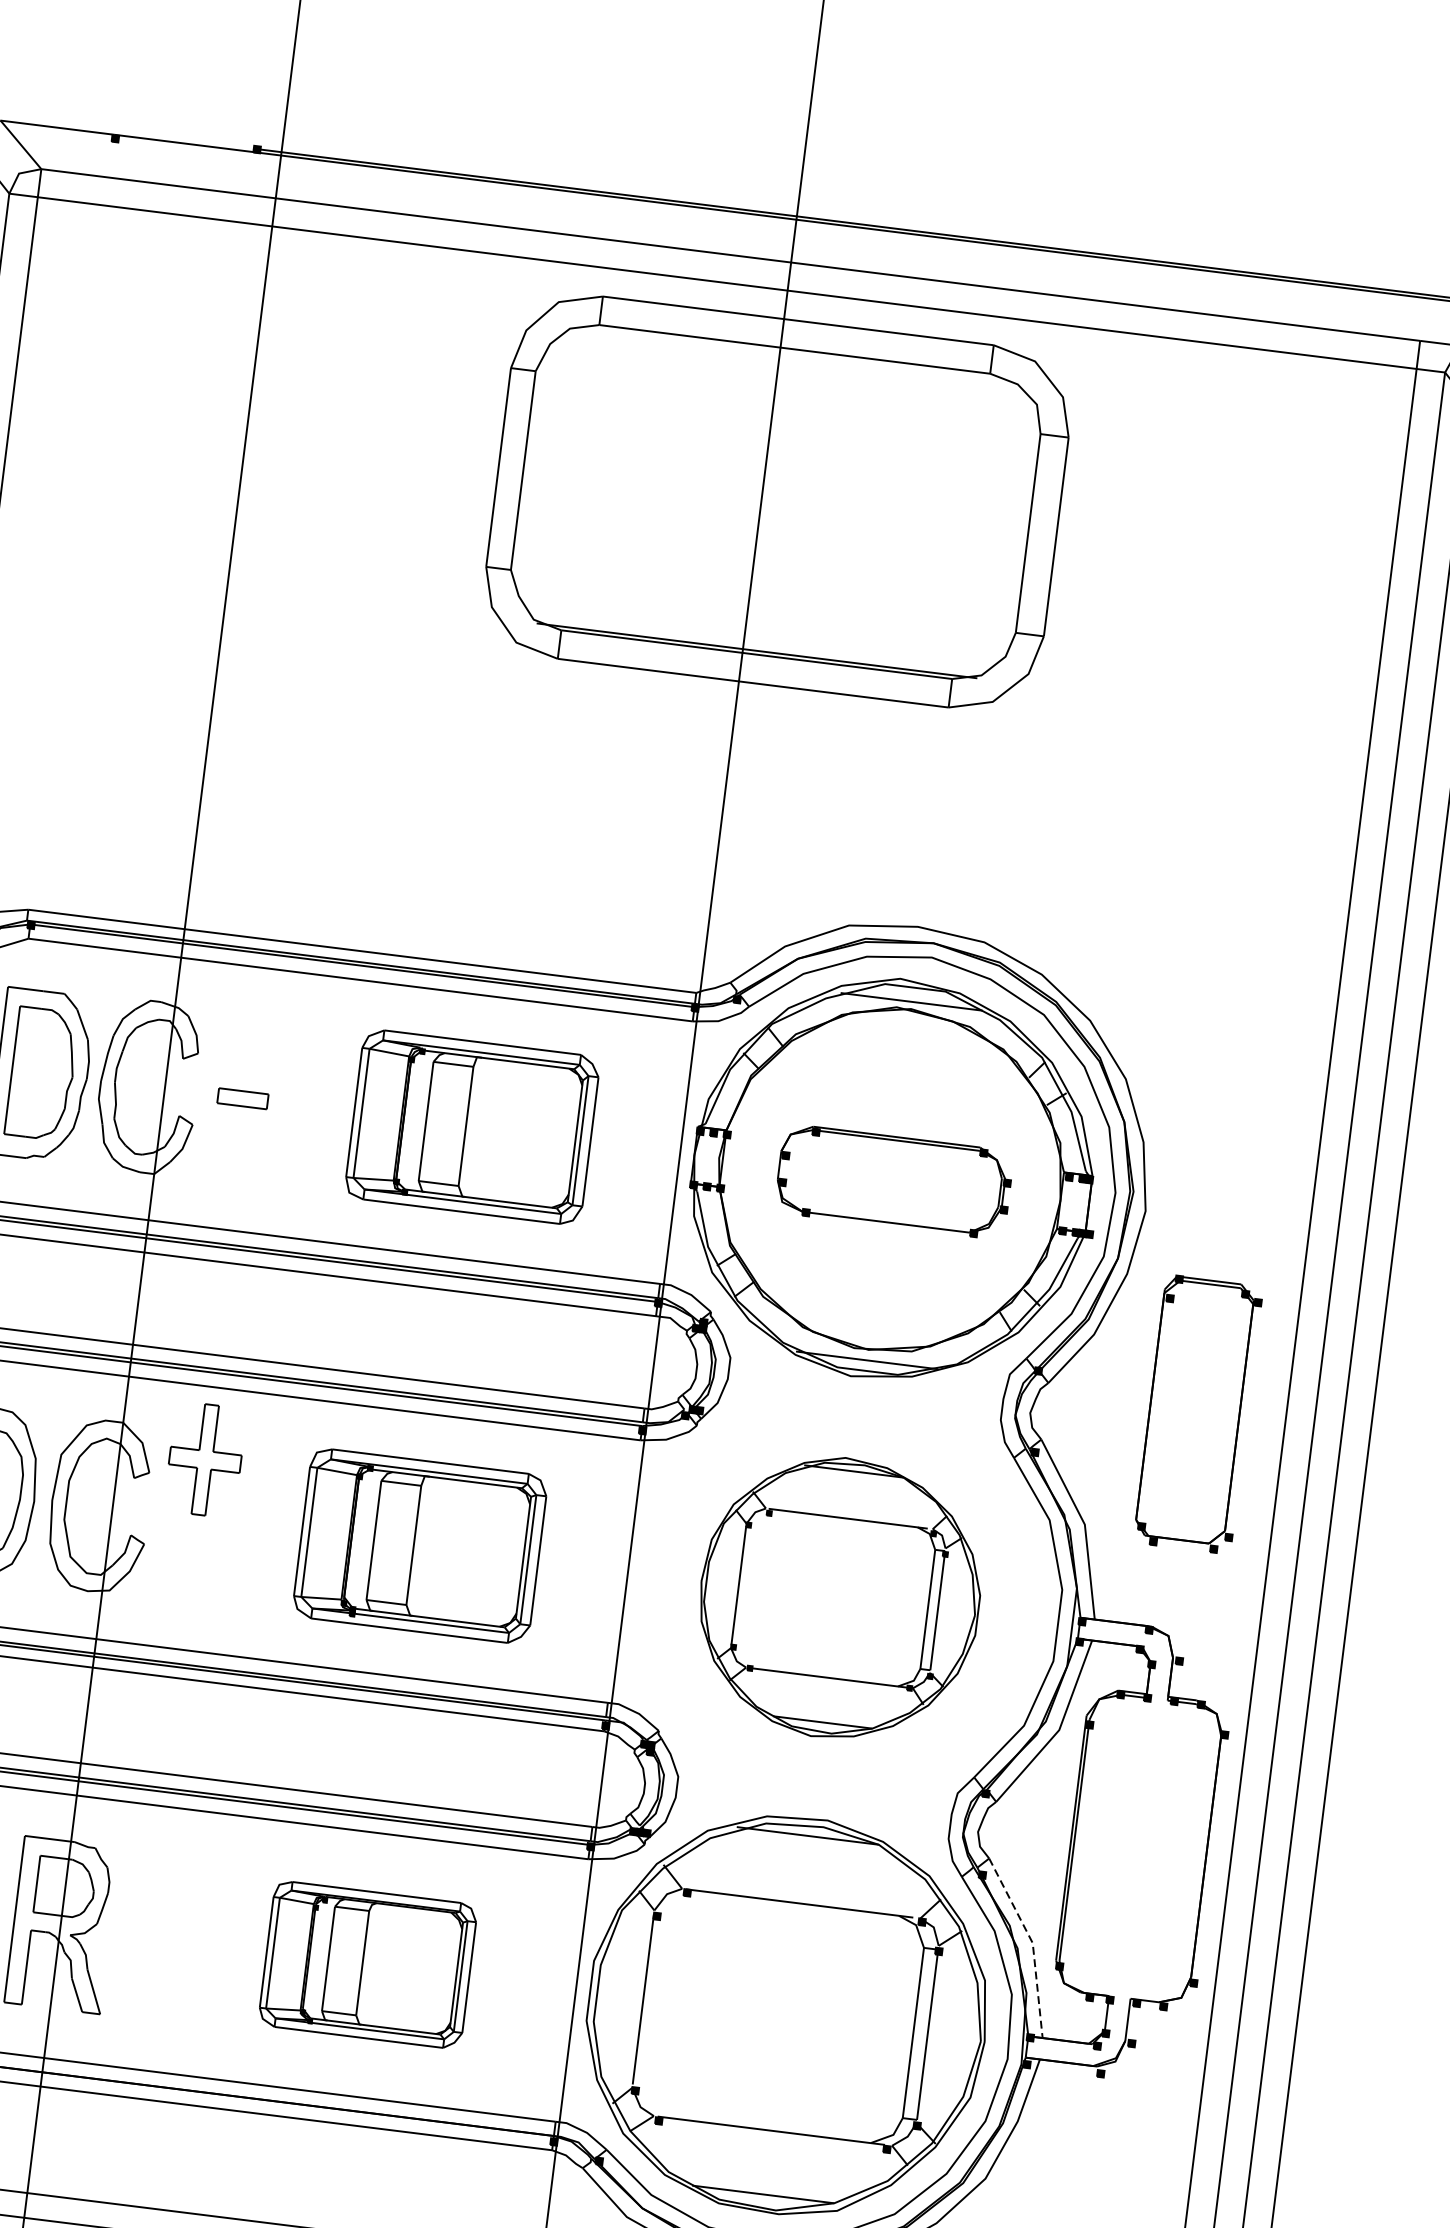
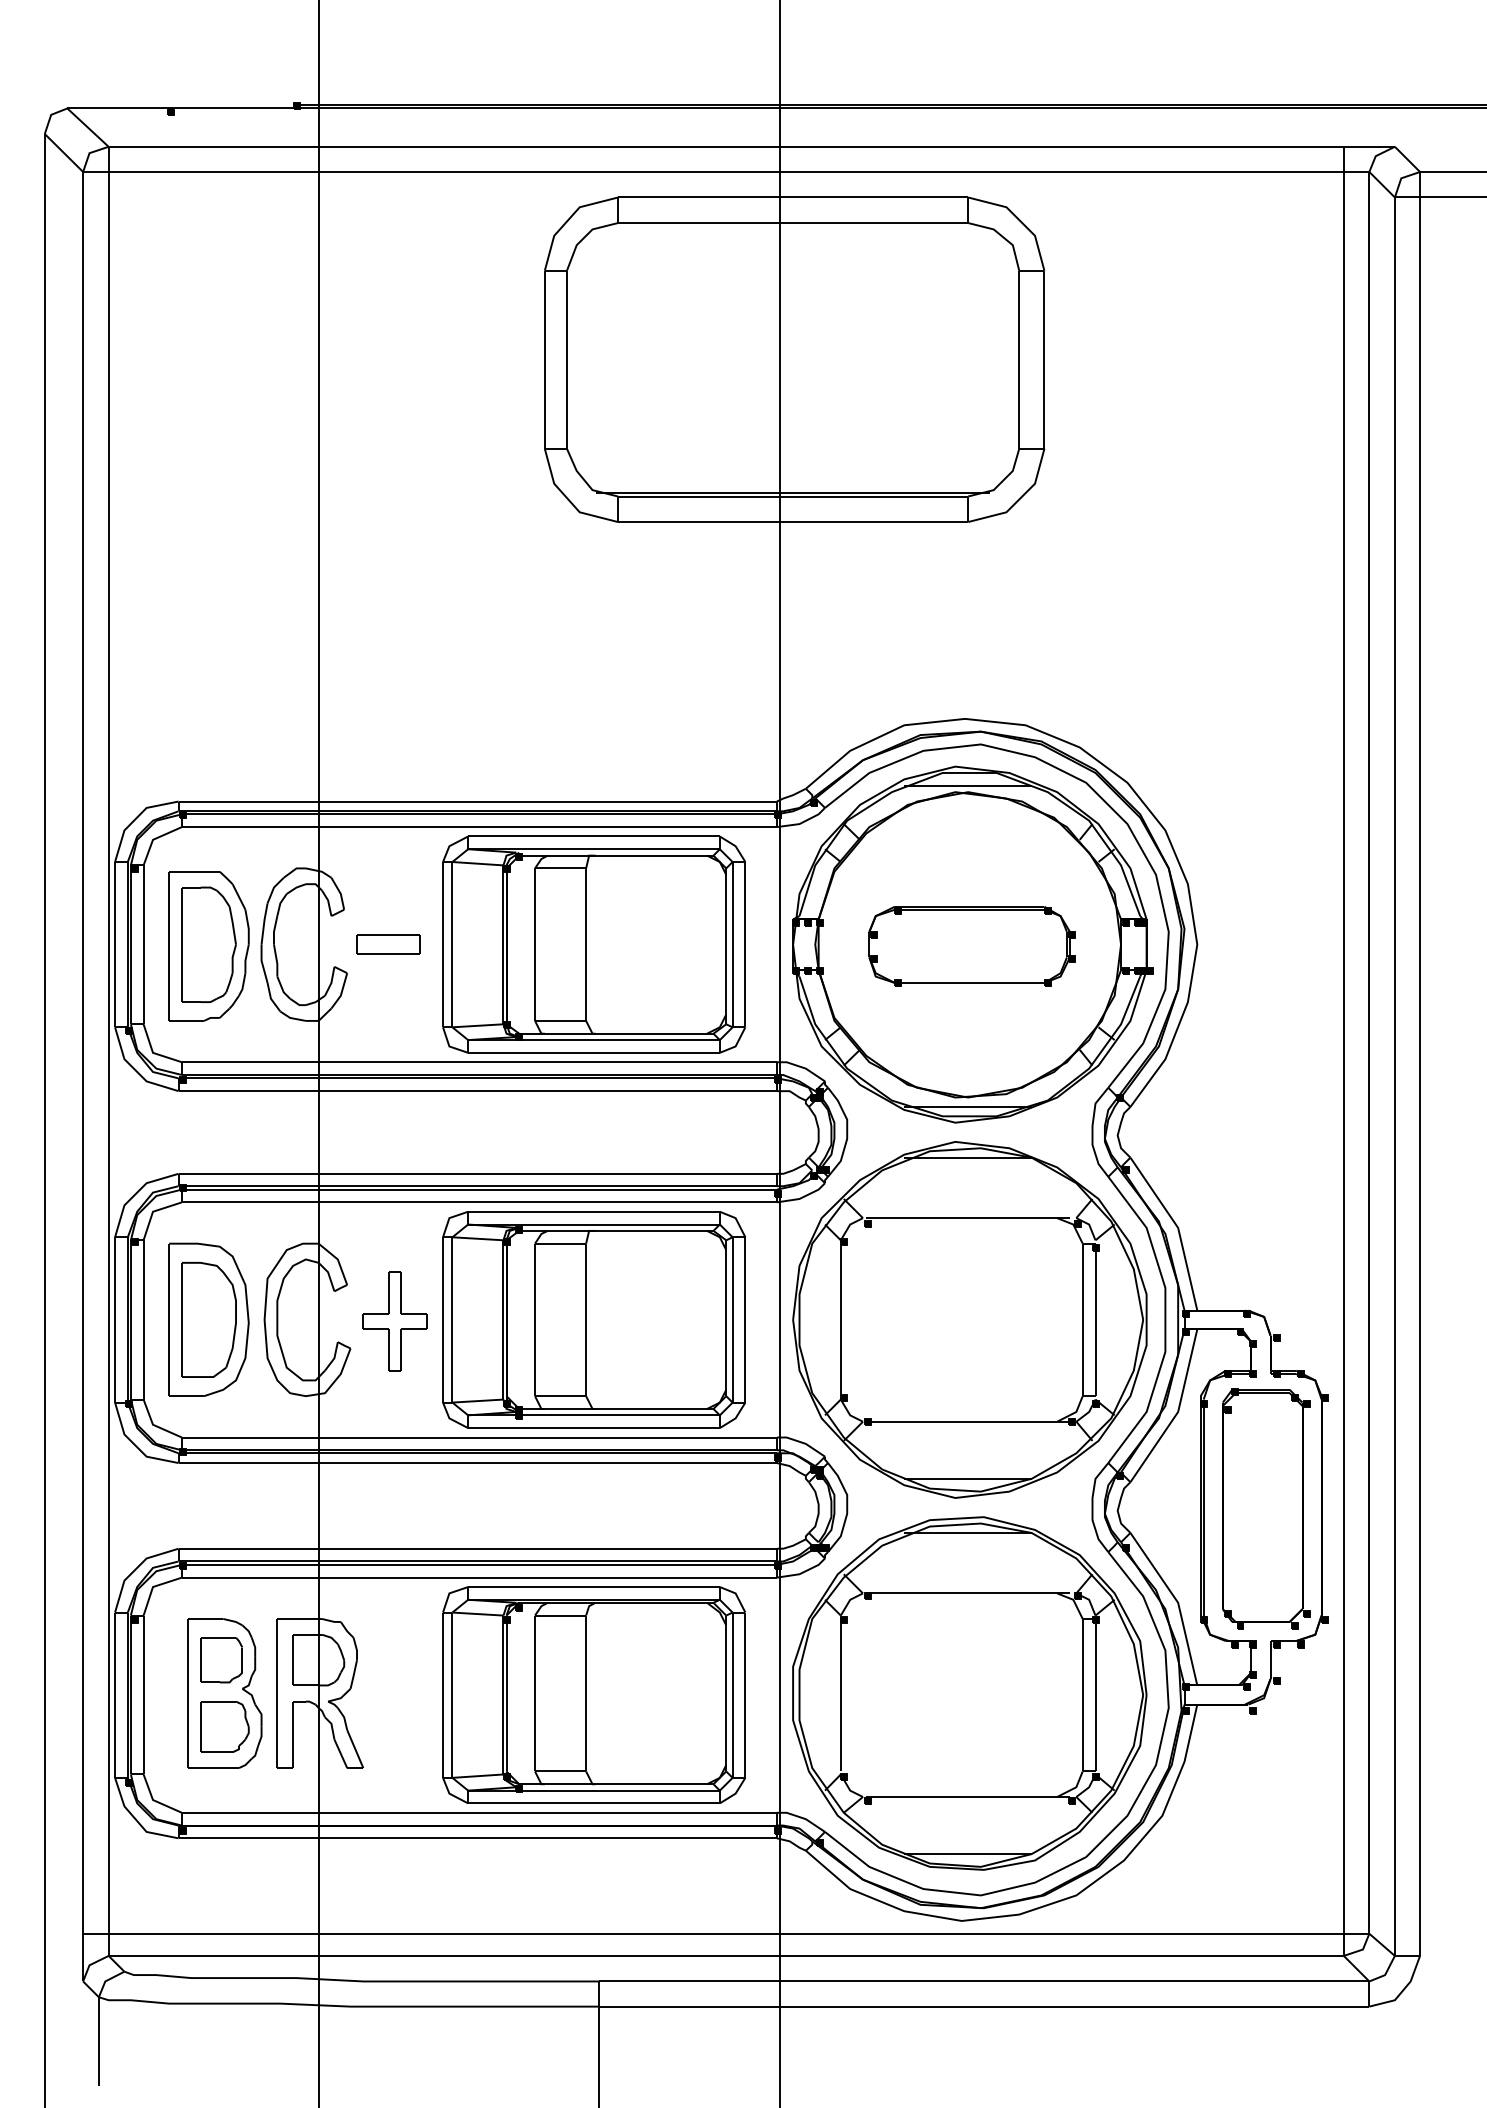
part: (242, 1098) -> (388, 944), size x1.43
part: (471, 1126) -> (593, 944), size x1.43
part: (1198, 1413) -> (1266, 1508), moved
part: (204, 1459) -> (394, 1321), moved
part: (419, 1545) -> (593, 1319), size x1.43
part: (839, 1597) -> (969, 1319), size x1.43
line: (1033, 1942) -> (1178, 1602), dashed -> solid
part: (367, 1964) -> (593, 1694), size x1.67

